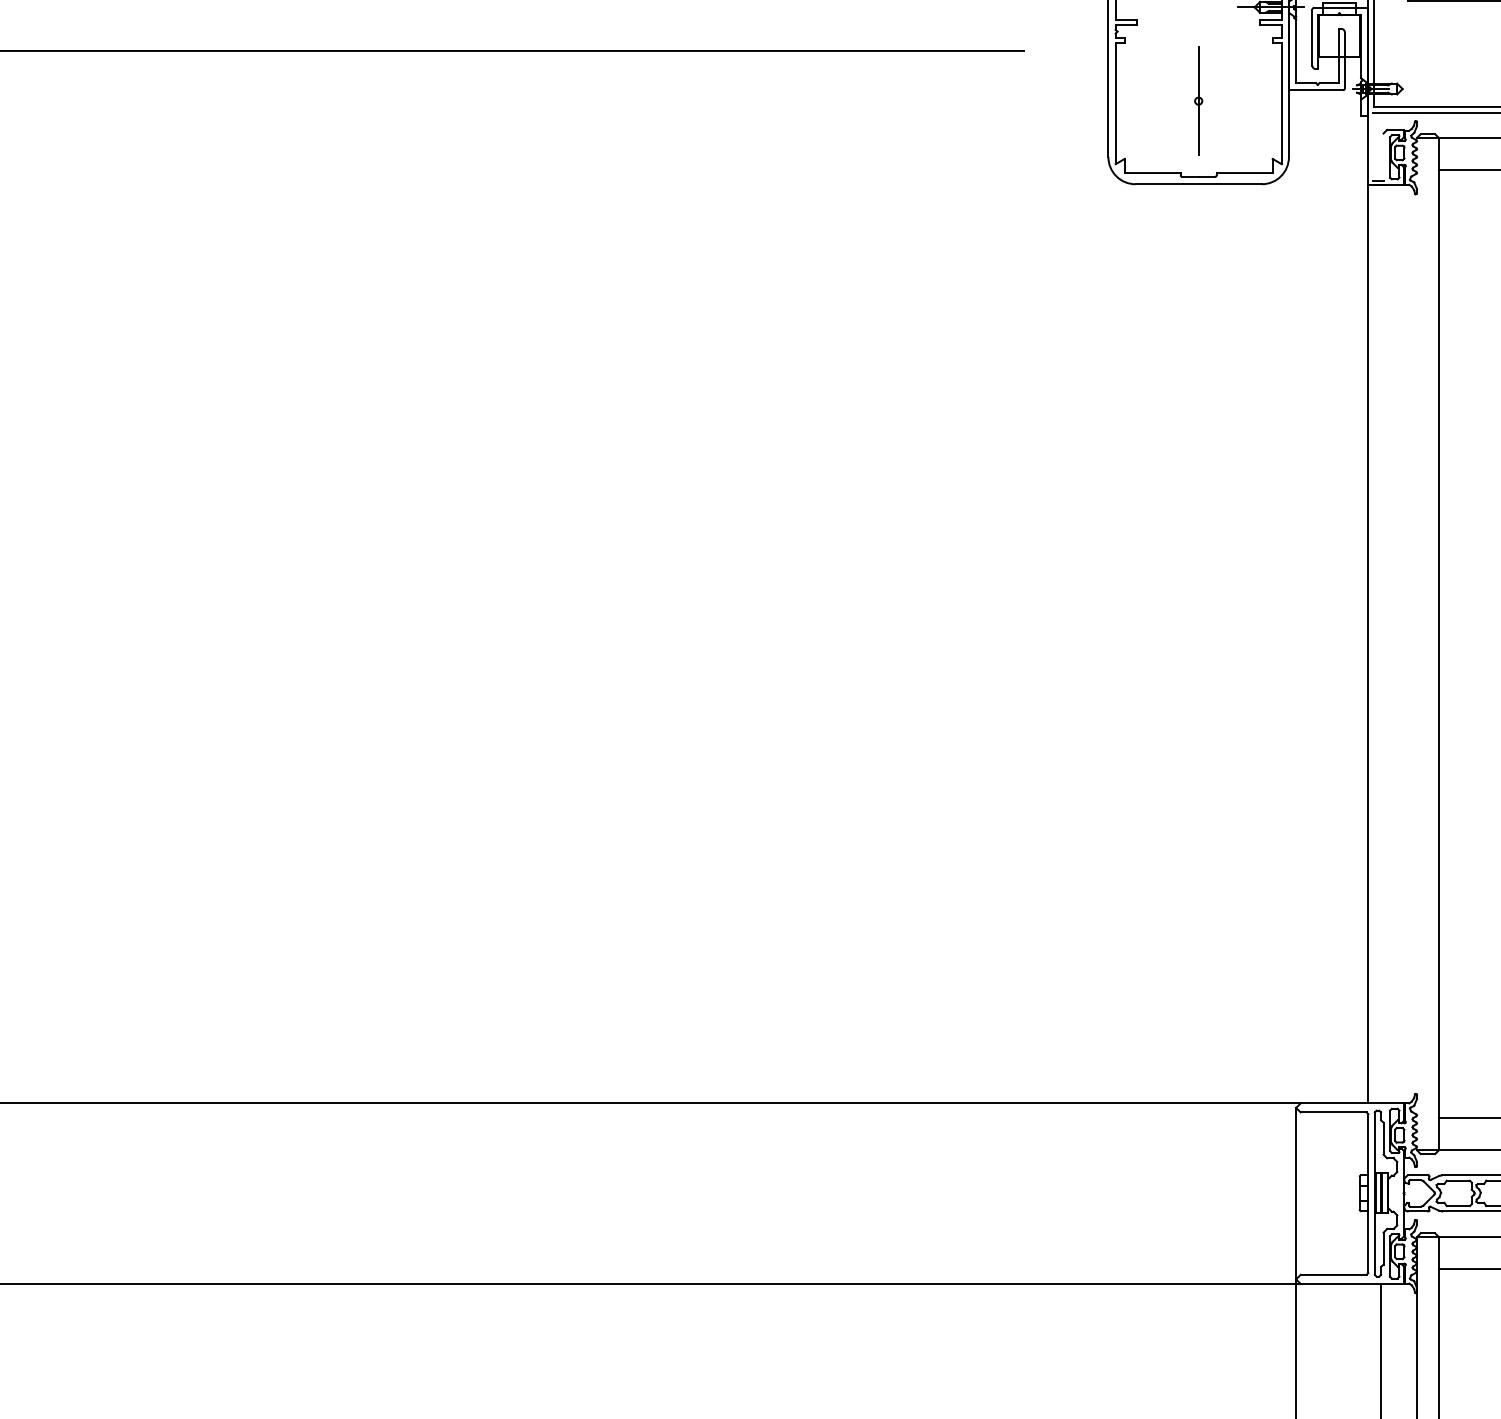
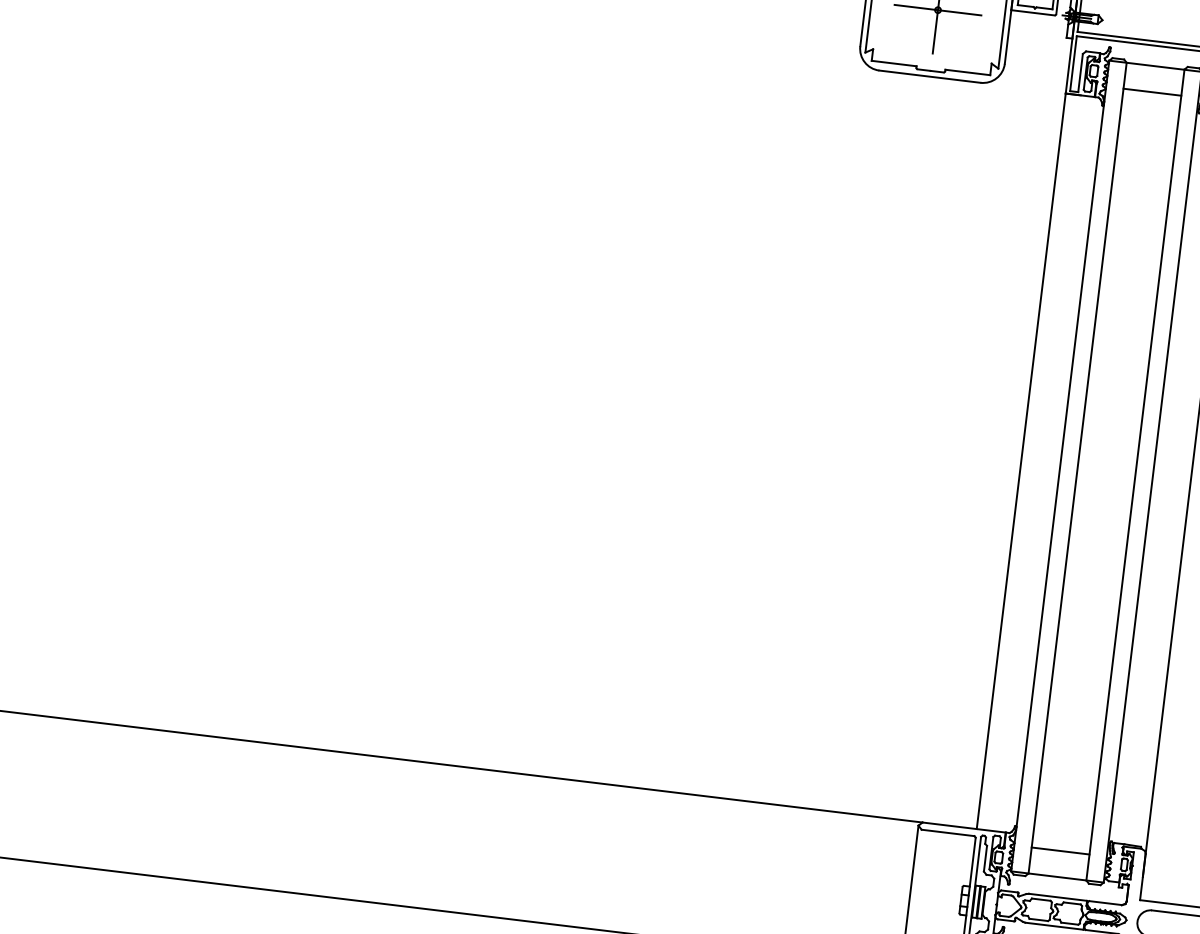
line: (1198, 101) -> (937, 10), added
line: (1373, 146) -> (1073, 63), added
line: (1383, 157) -> (1080, 73), added
line: (1417, 643) -> (1060, 465), added

